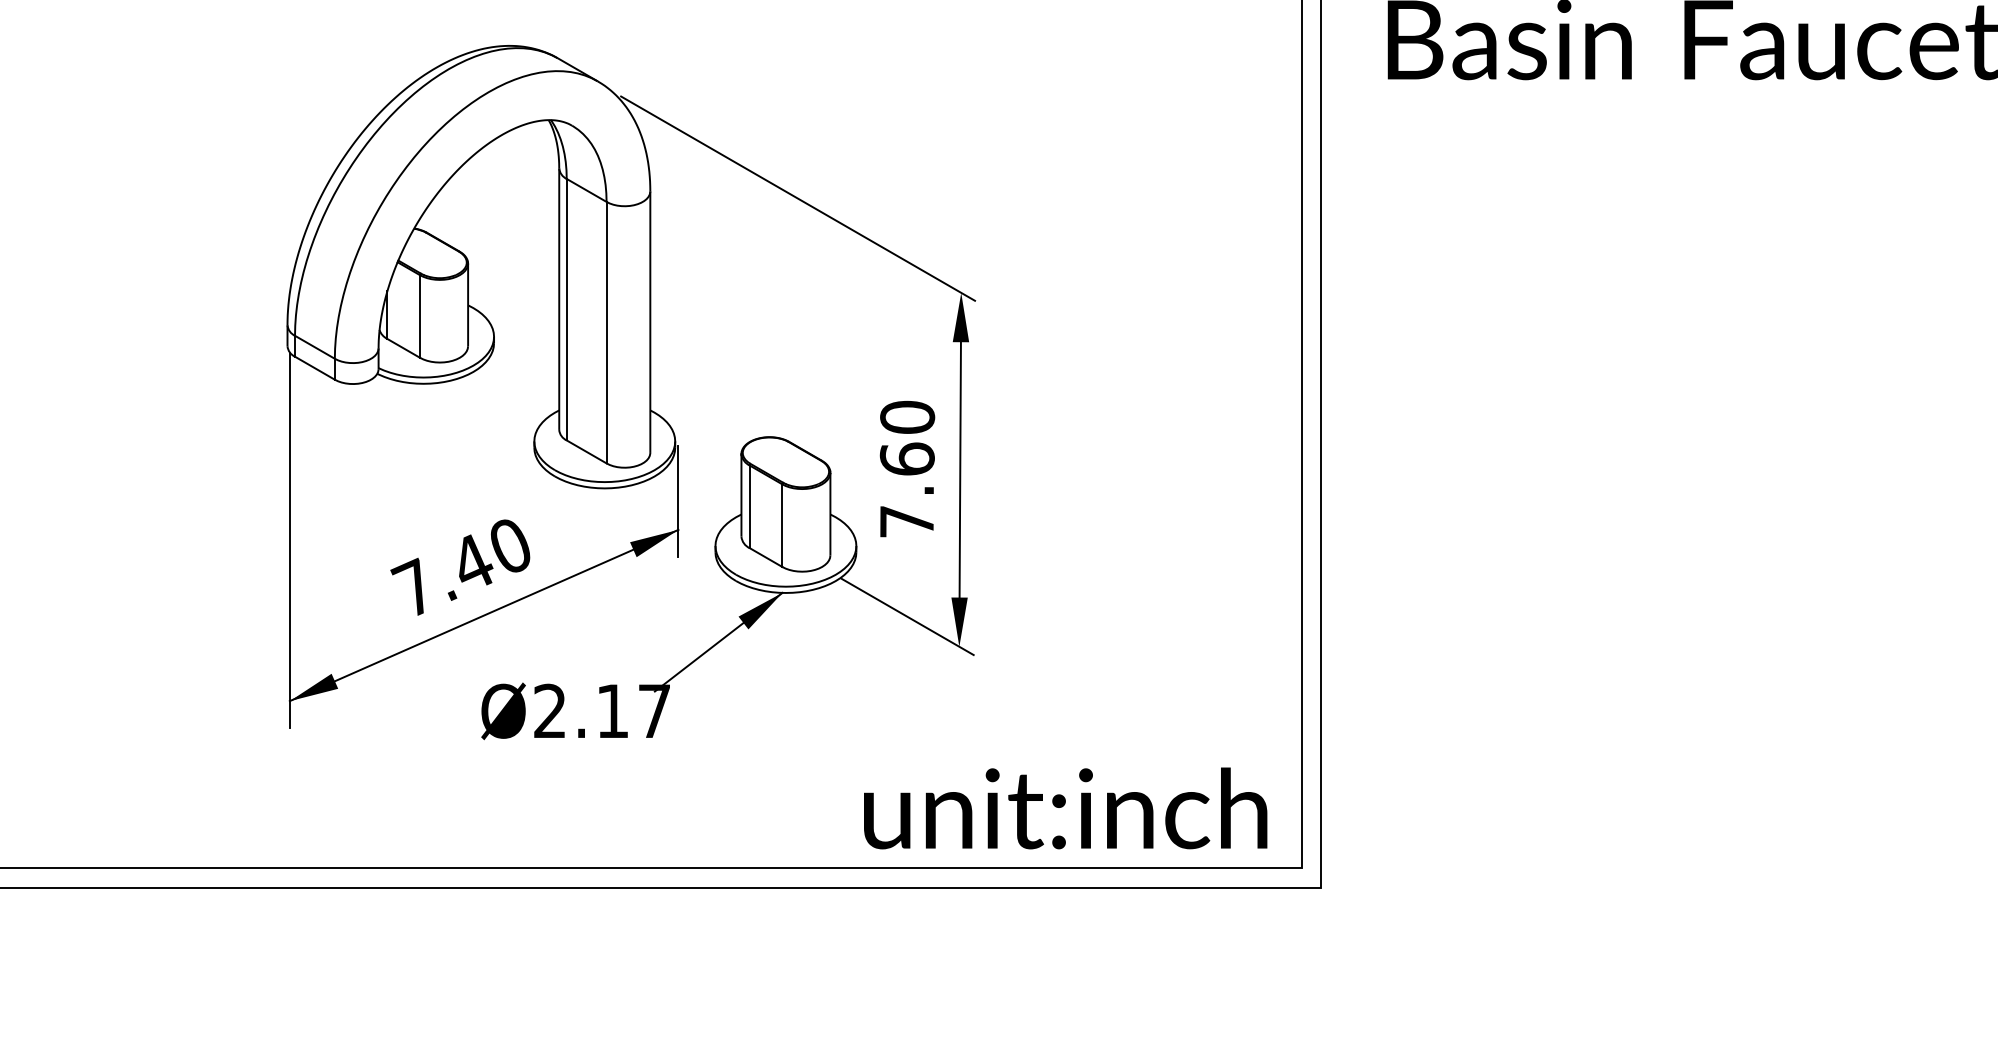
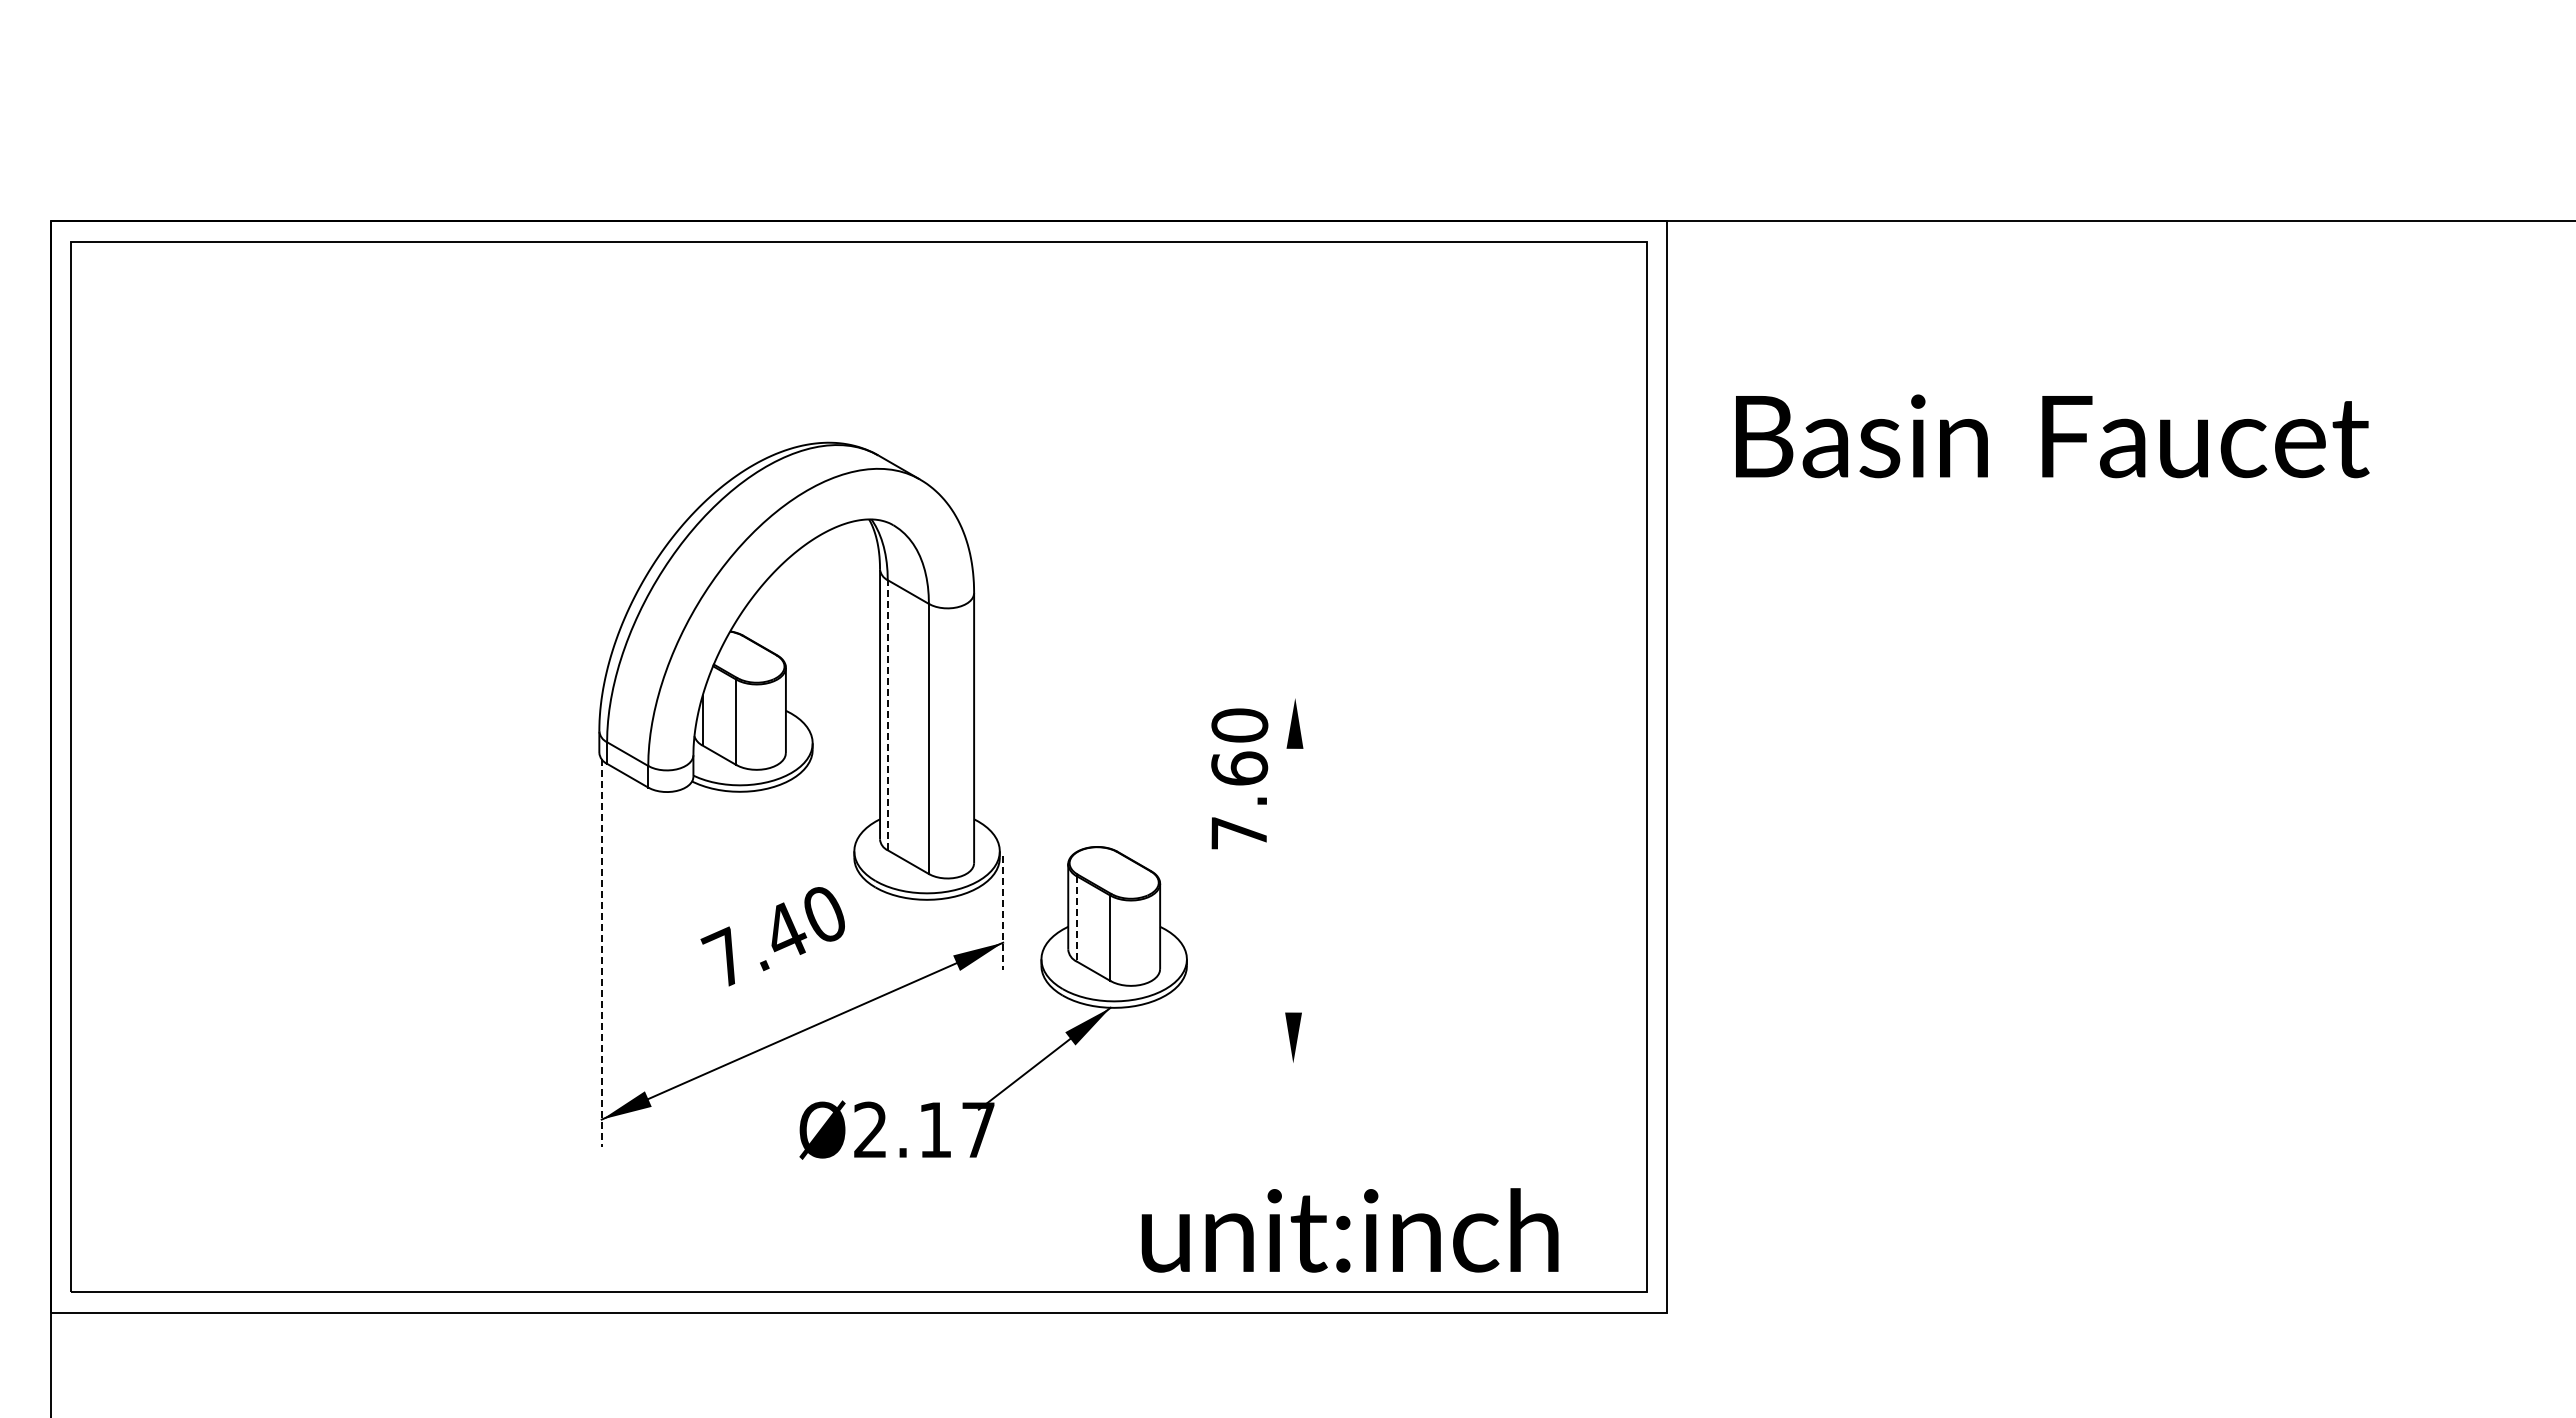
line: (797, 198) -> (1126, 600), removed
line: (566, 308) -> (887, 714), solid -> dashed
text: (907, 468) -> (1239, 778), moved
line: (960, 469) -> (1294, 880), removed
line: (678, 501) -> (1003, 913), solid -> dashed
line: (749, 506) -> (1076, 918), solid -> dashed
line: (289, 540) -> (601, 953), solid -> dashed
text: (459, 567) -> (772, 936), moved
line: (907, 616) -> (1239, 1032), removed
text: (1065, 808) -> (1349, 1230), moved

